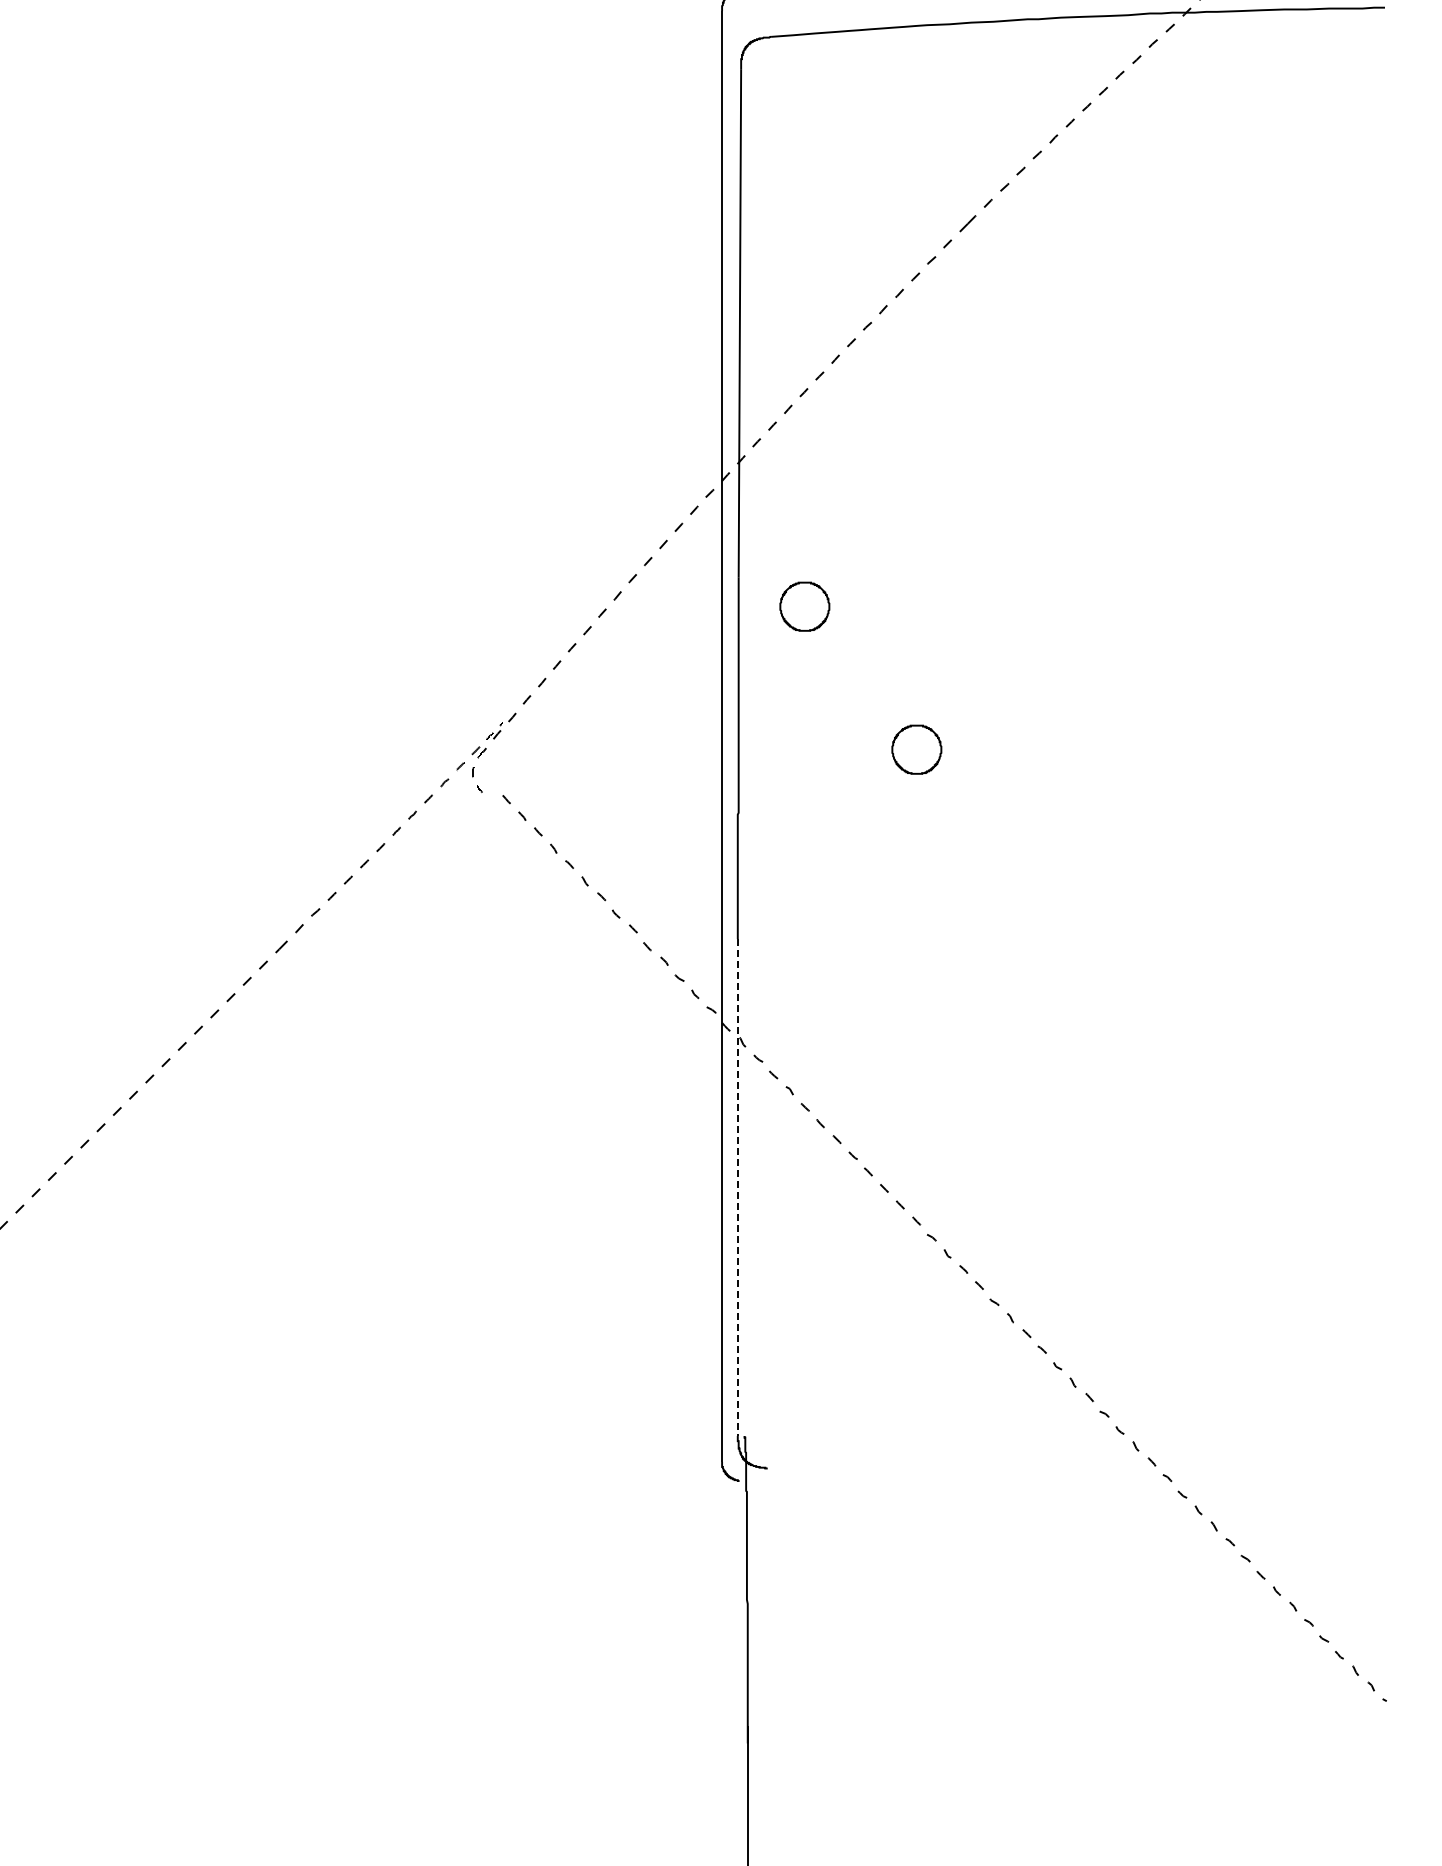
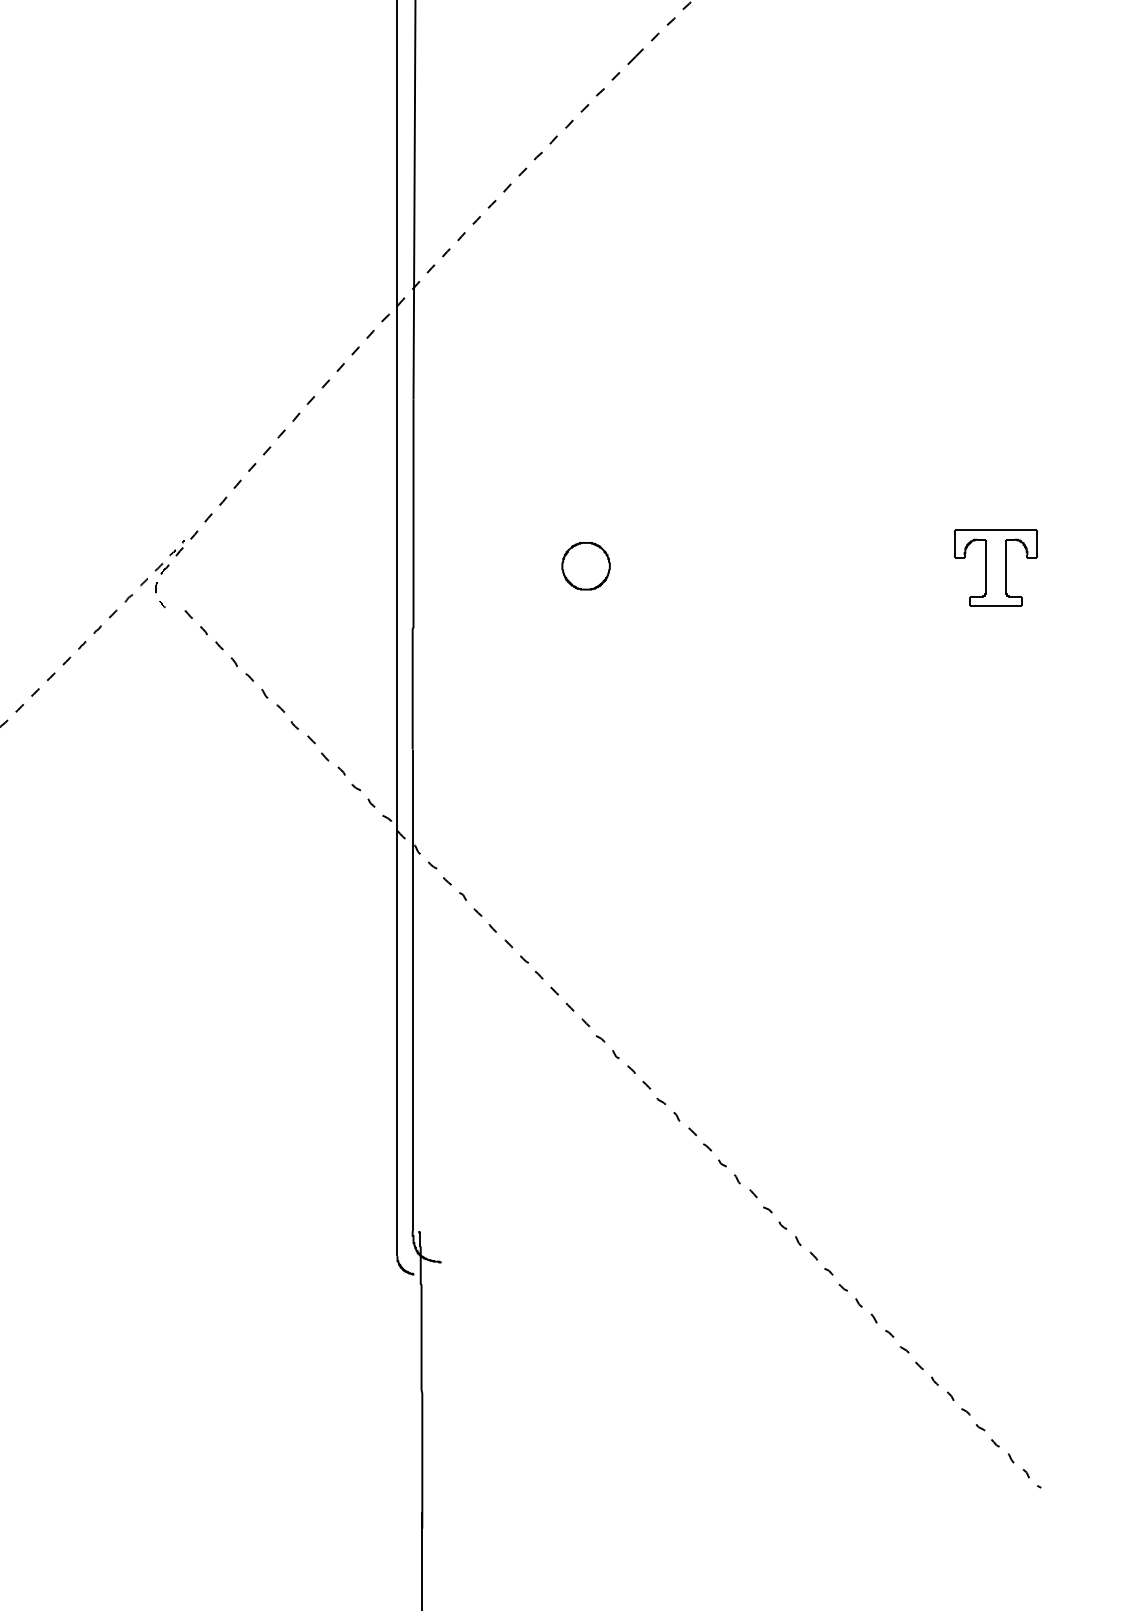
part: (804, 606) -> (477, 427), removed
part: (1339, 751) -> (995, 567), added
line: (737, 1188) -> (412, 991), dashed -> solid

